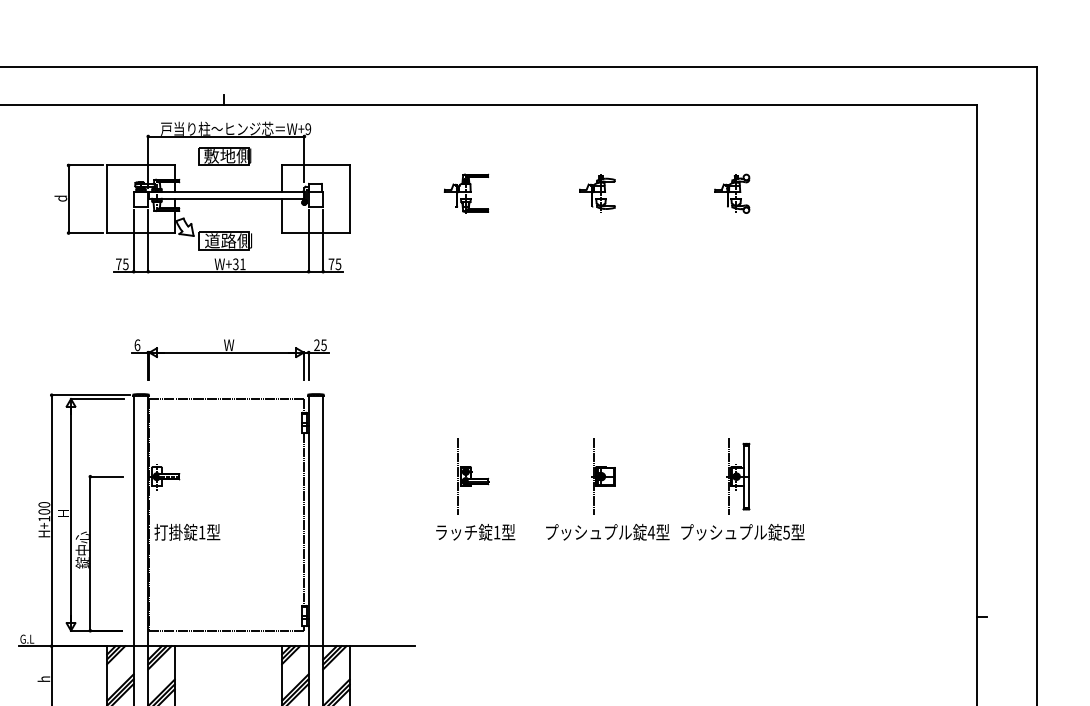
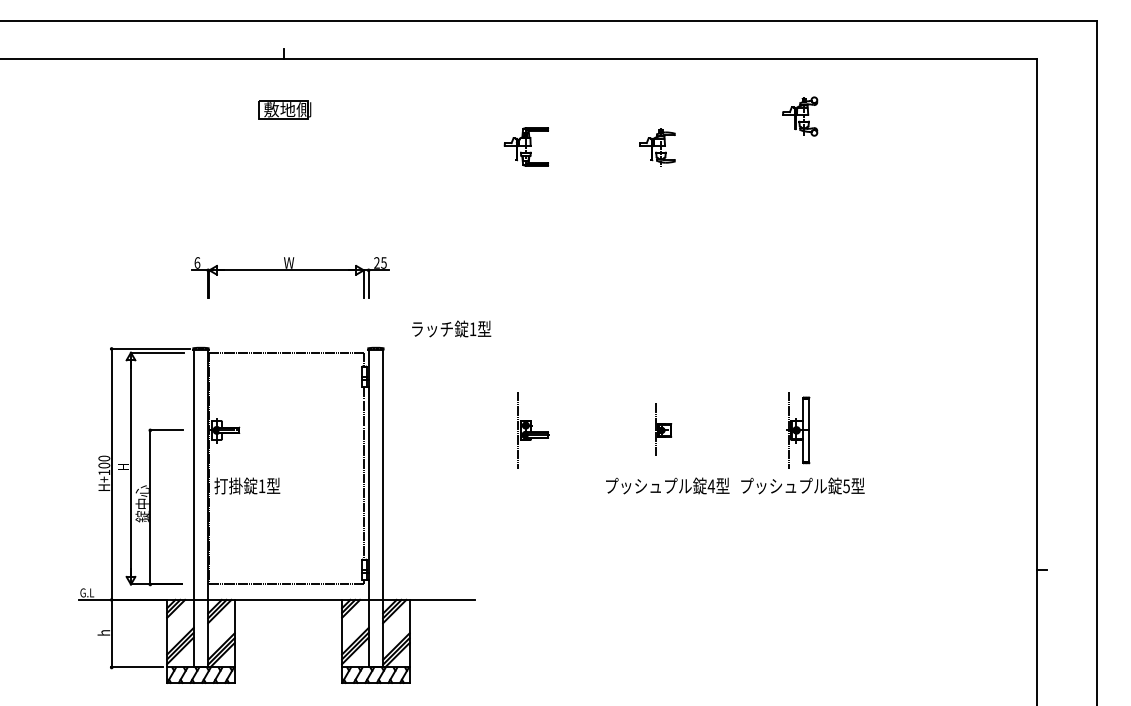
part: (732, 193) -> (800, 116), moved
part: (202, 197) -> (262, 151), removed
part: (230, 352) -> (290, 270), moved
part: (603, 476) -> (663, 430), size x0.7
text: (475, 531) -> (451, 328), moved

